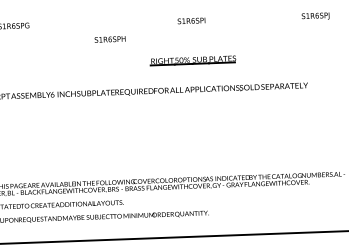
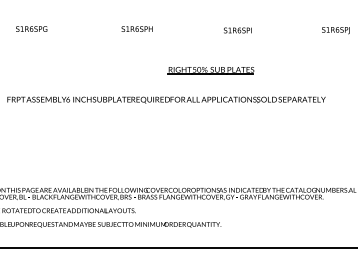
text: (191, 20) -> (237, 30), moved
text: (109, 38) -> (136, 28), moved

